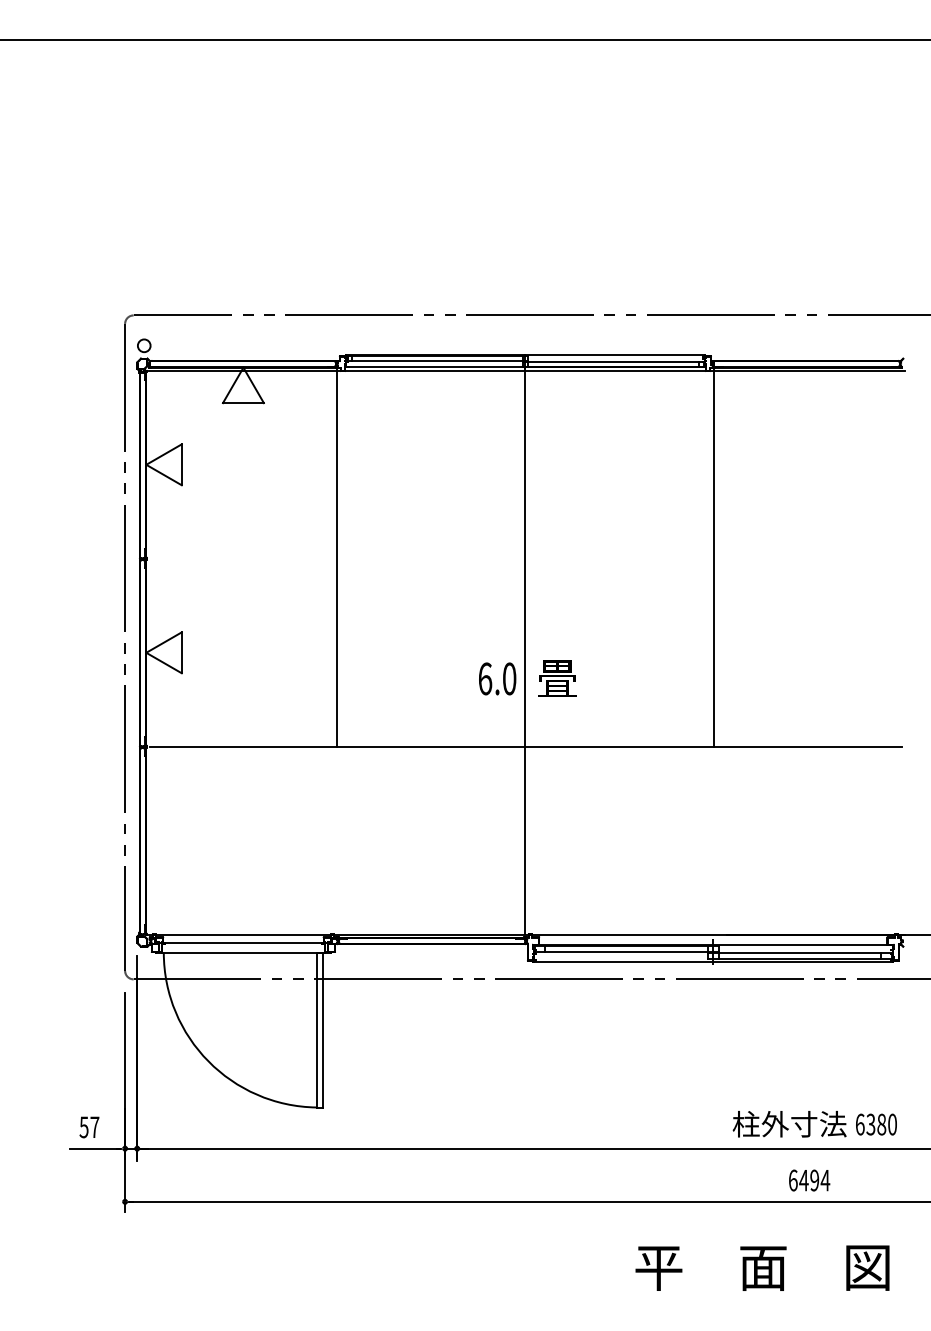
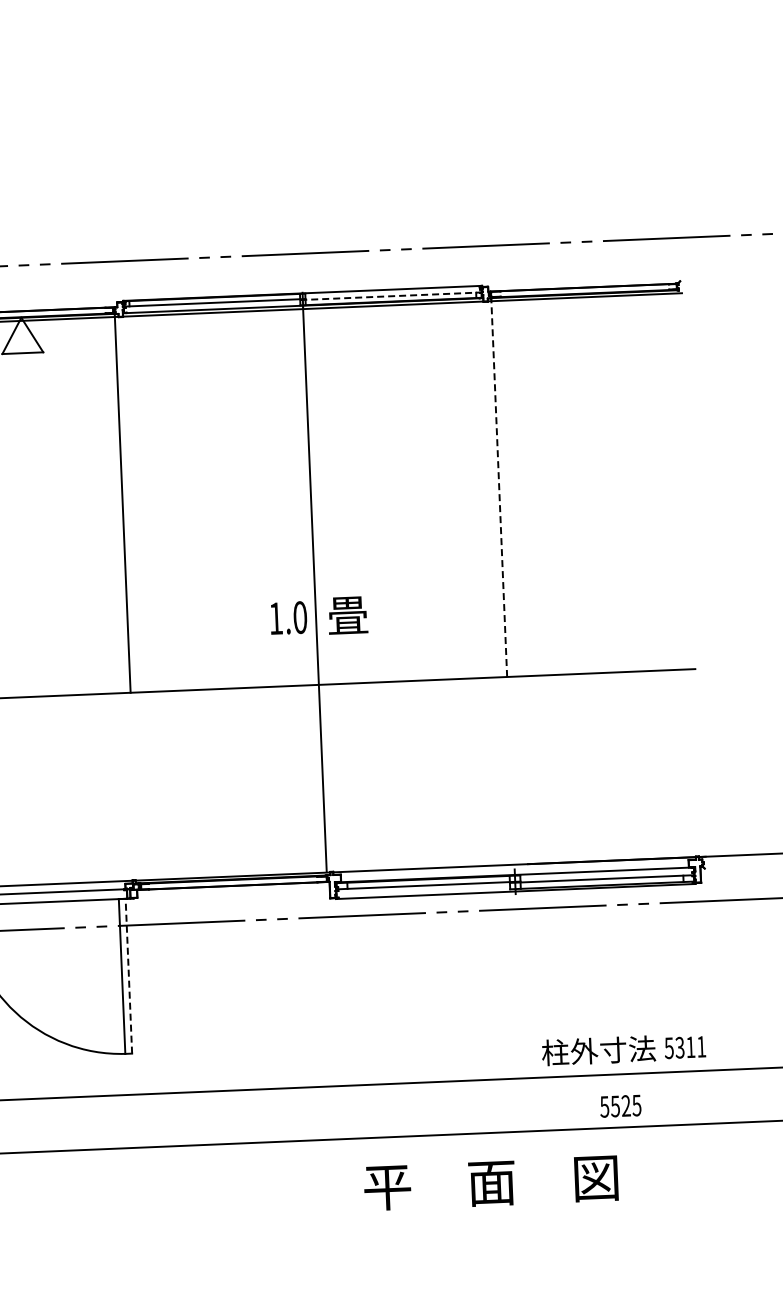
line: (613, 361) -> (390, 296), solid -> dashed
line: (713, 556) -> (498, 486), solid -> dashed
text: (485, 678) -> (276, 618), 6.0 -> 1.0
line: (323, 1029) -> (129, 975), solid -> dashed
text: (875, 1124) -> (684, 1047), 6380 -> 5311
text: (809, 1180) -> (620, 1106), 6494 -> 5525
text: (762, 1267) -> (491, 1182), moved

